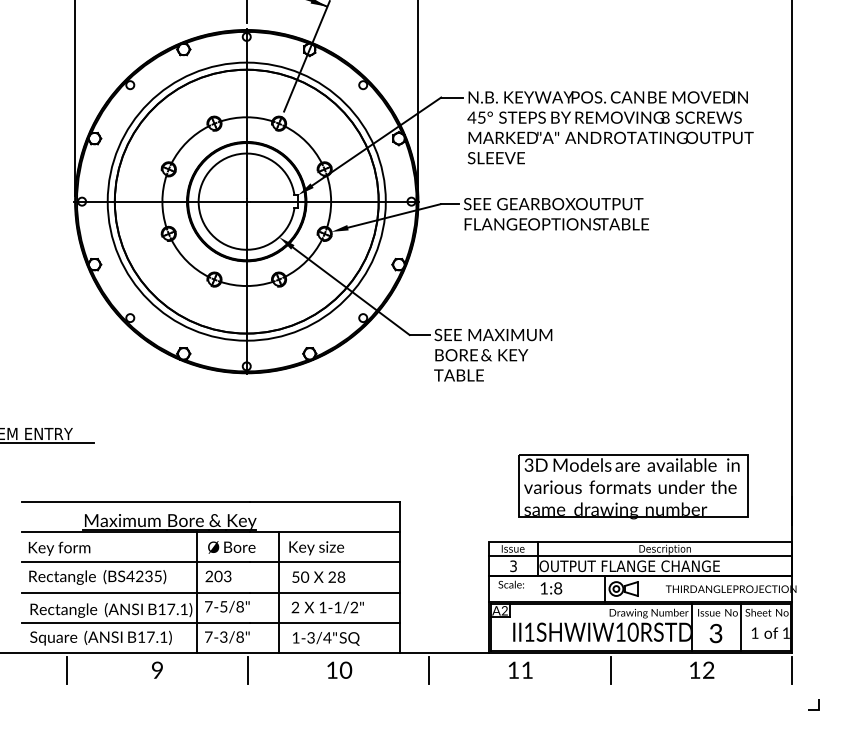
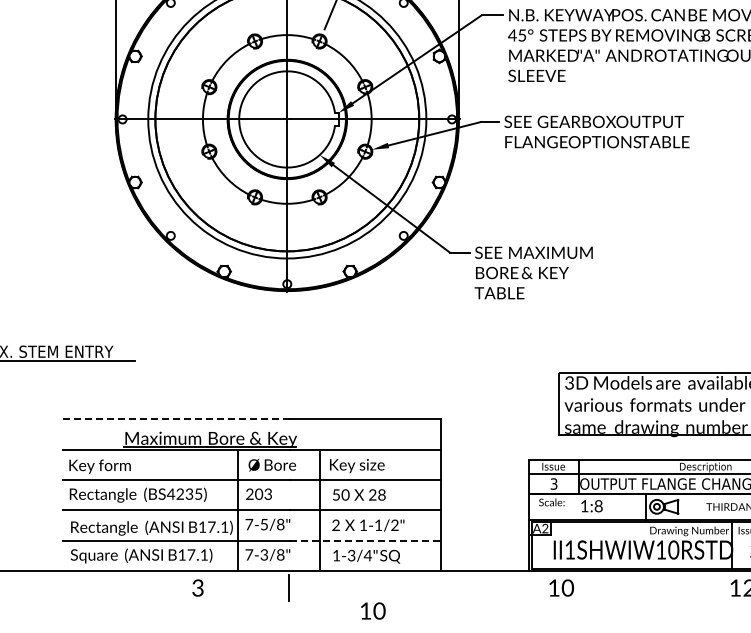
line: (136, 501) -> (177, 419), solid -> dashed
line: (325, 622) -> (366, 540), solid -> dashed
text: (339, 669) -> (373, 610), moved
text: (527, 669) -> (568, 587), 11 -> 10
line: (66, 670) -> (107, 588), removed
text: (156, 670) -> (197, 588), 9 -> 3
line: (429, 670) -> (470, 588), removed
line: (610, 670) -> (651, 588), removed

